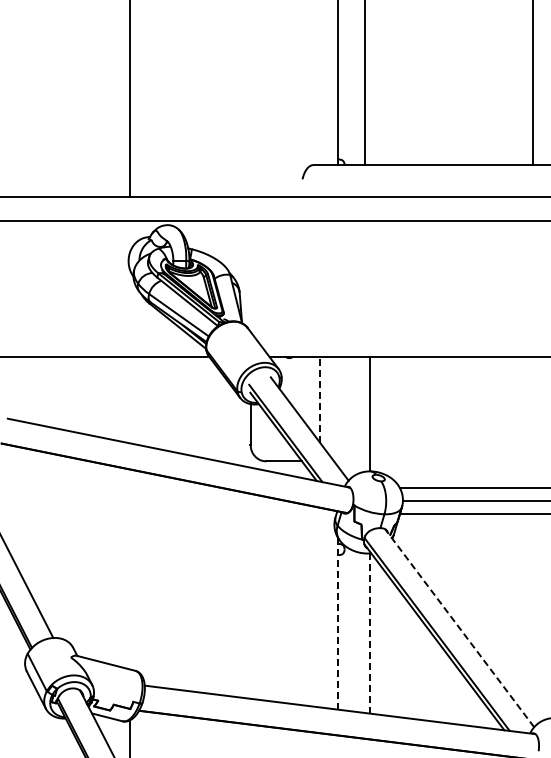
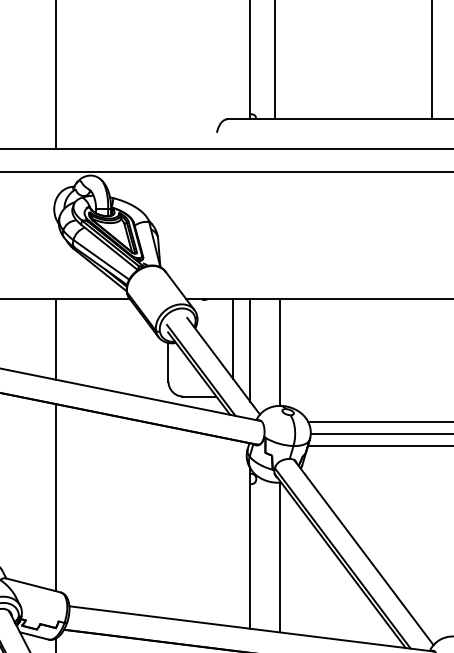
line: (129, 400) -> (55, 339), added
line: (320, 400) -> (233, 339), dashed -> solid
line: (338, 411) -> (250, 349), added
line: (129, 569) -> (55, 497), added
line: (338, 623) -> (250, 548), dashed -> solid
line: (459, 628) -> (363, 552), dashed -> solid
line: (370, 633) -> (280, 557), dashed -> solid

